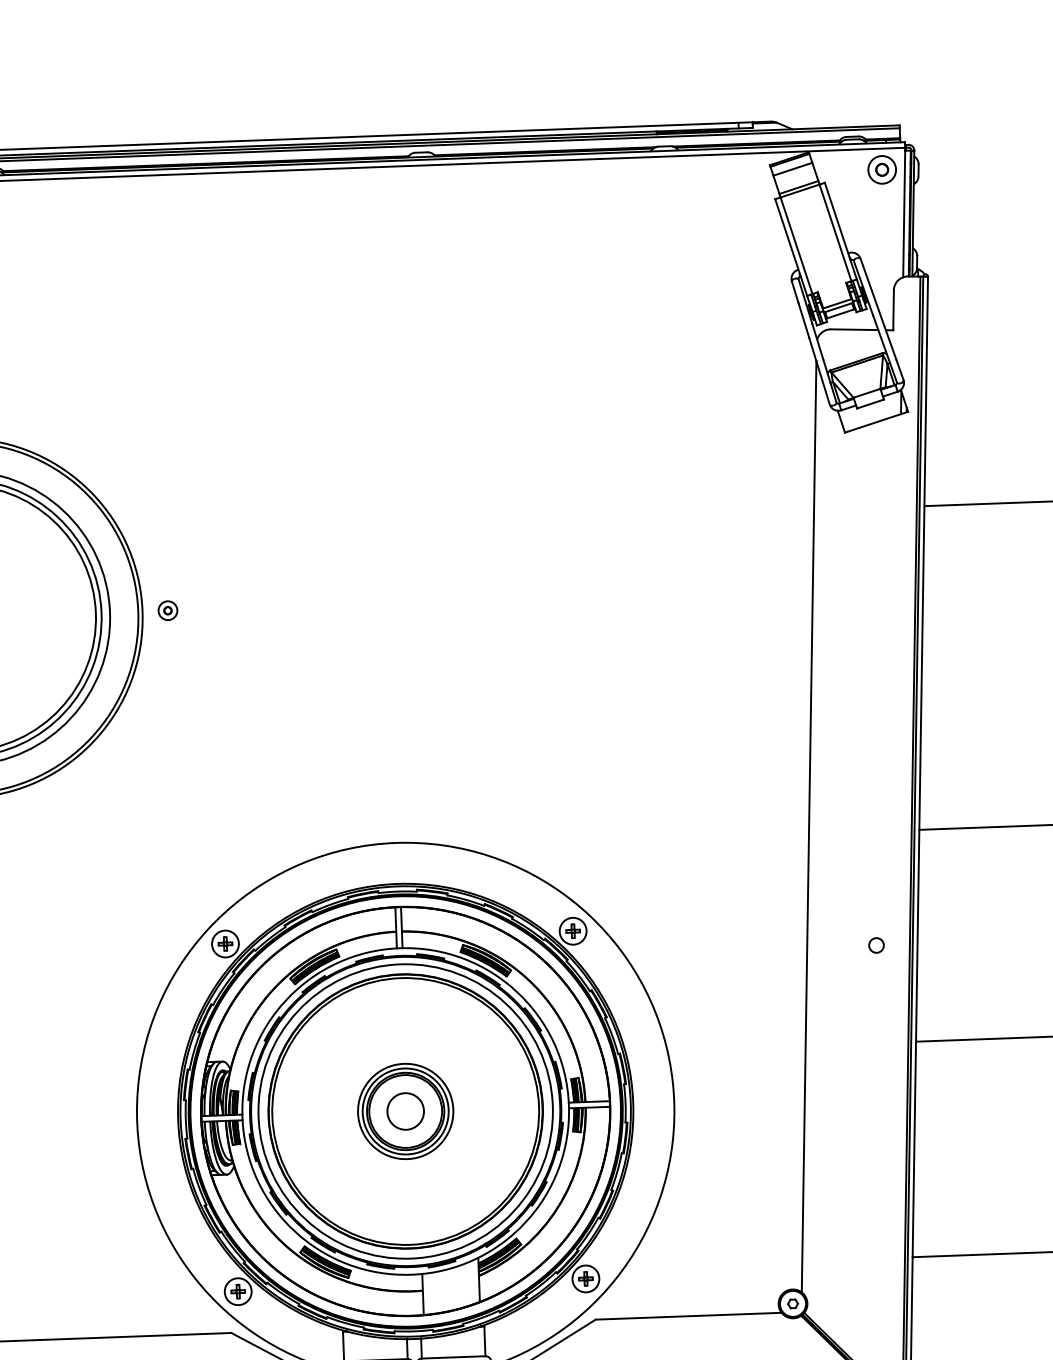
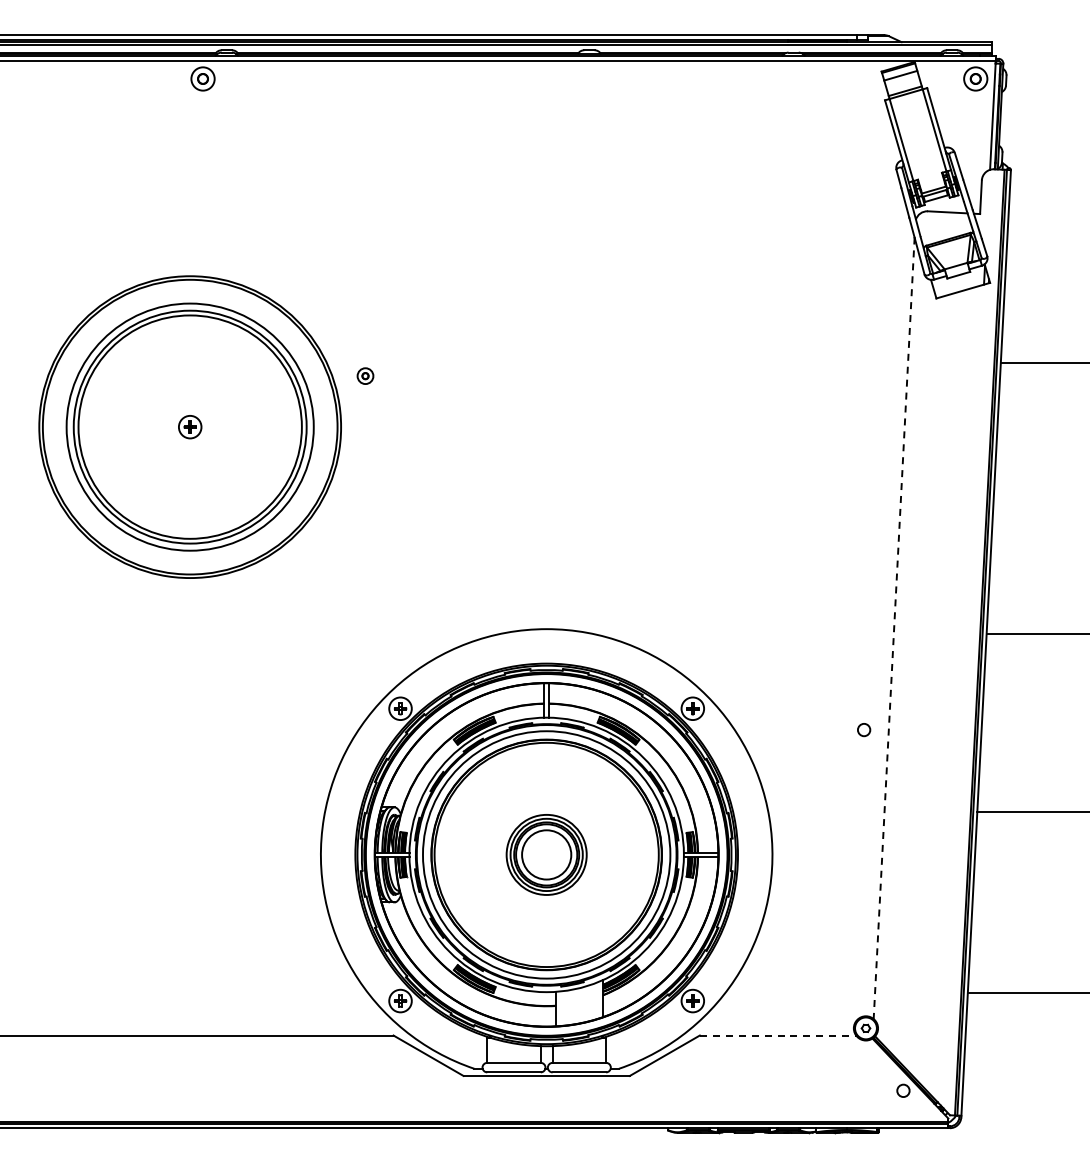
part: (167, 609) -> (365, 375), moved
line: (809, 827) -> (894, 628), solid -> dashed
circle: (876, 946) -> (864, 730), moved
circle: (405, 1110) -> (546, 854), size x1.6
line: (689, 1316) -> (778, 1035), solid -> dashed

